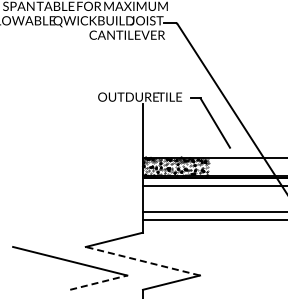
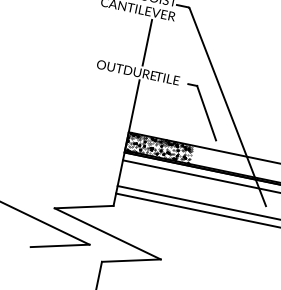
line: (142, 65) -> (147, 42), added
line: (142, 261) -> (107, 234), dashed -> solid
line: (99, 282) -> (60, 245), dashed -> solid

